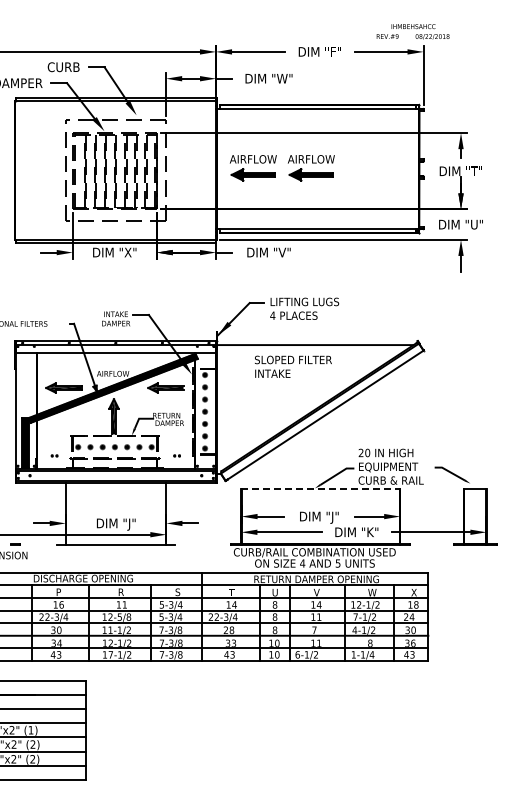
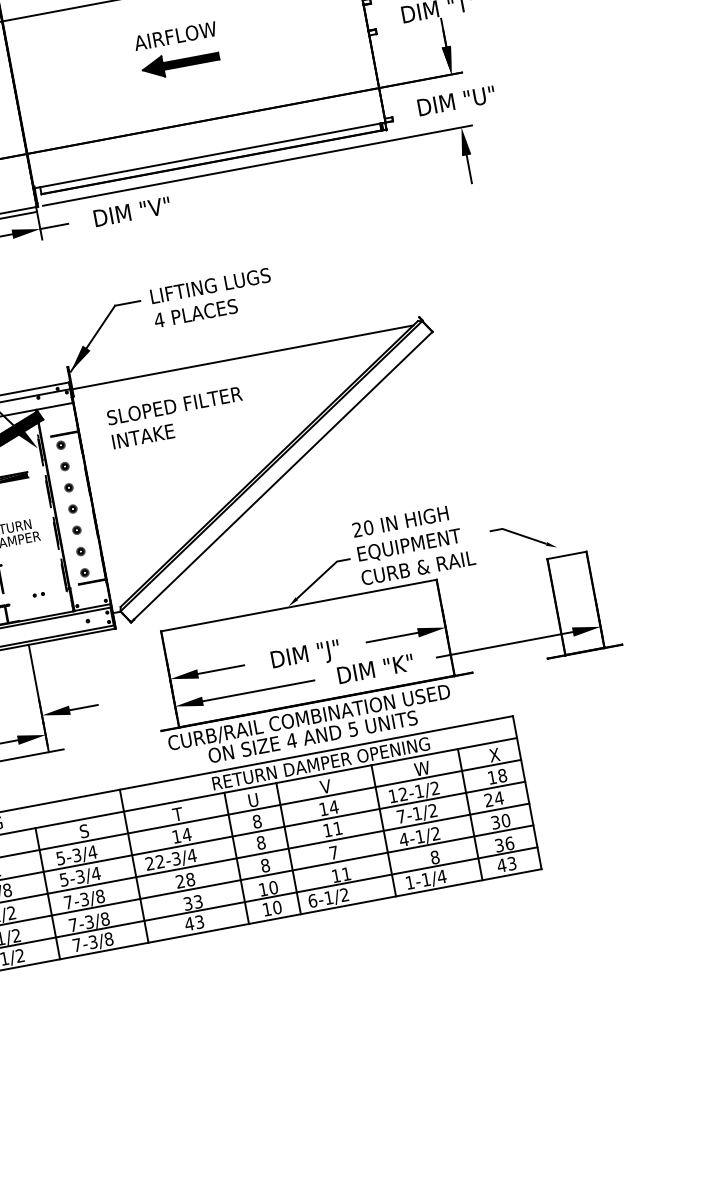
part: (252, 168) -> (76, 71), removed
text: (293, 366) -> (176, 417), moved
line: (321, 489) -> (300, 606), dashed -> solid

